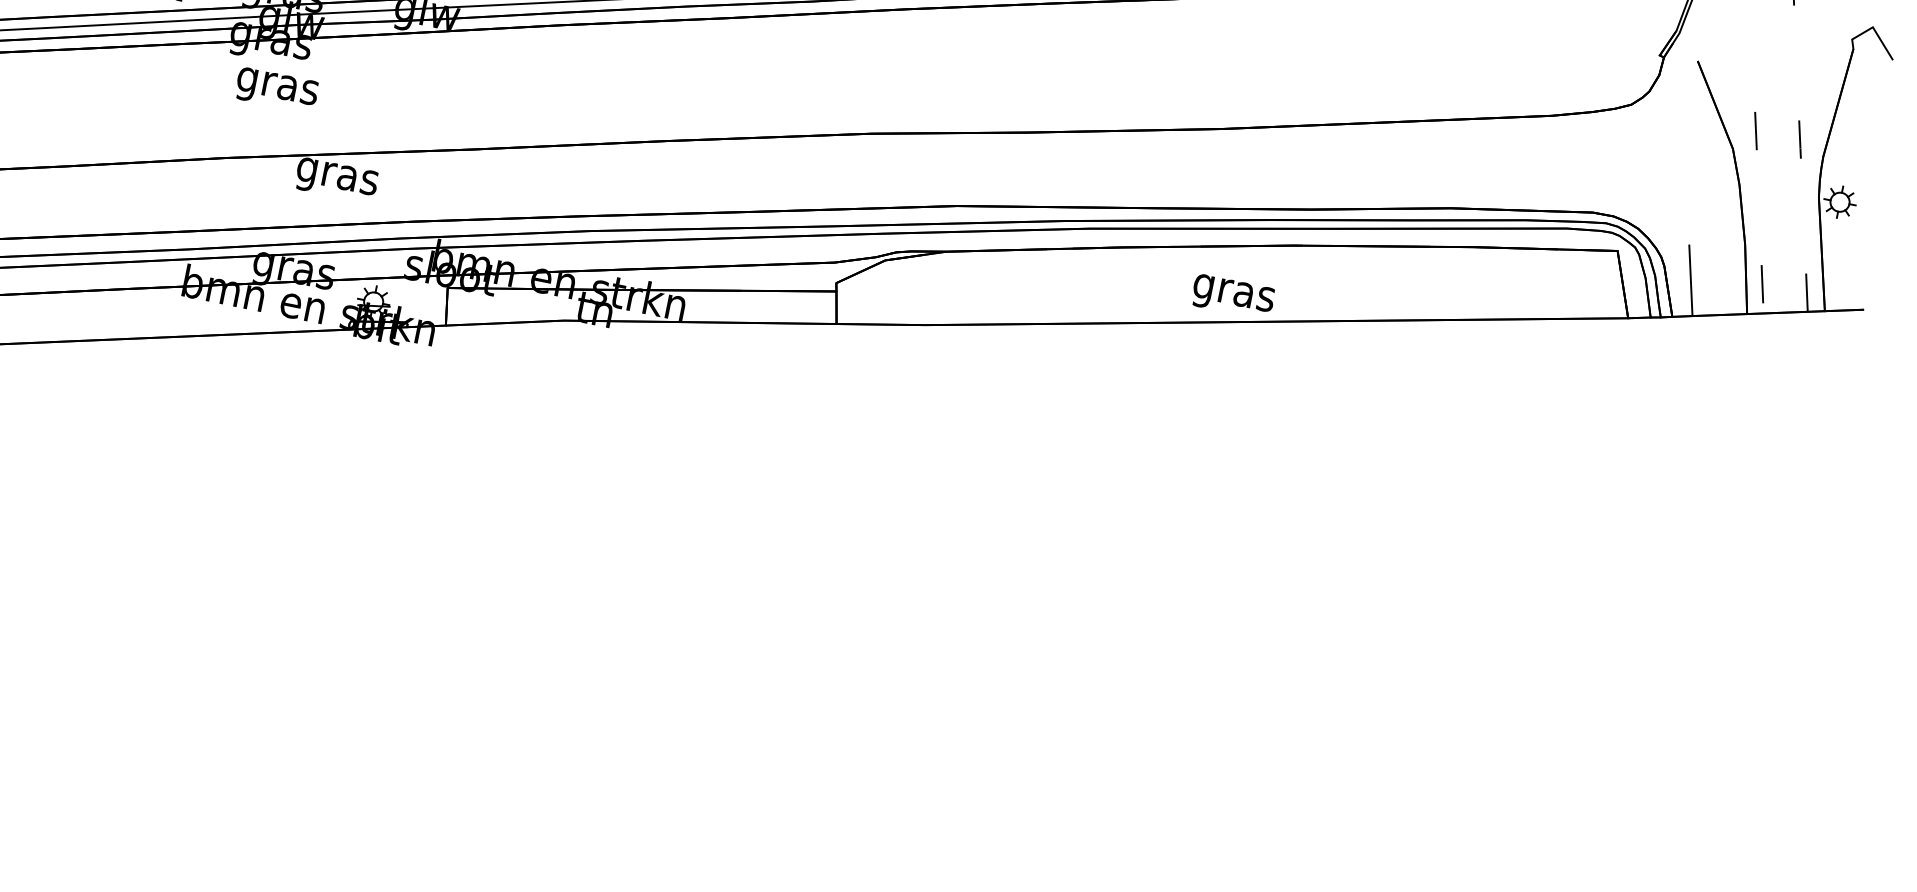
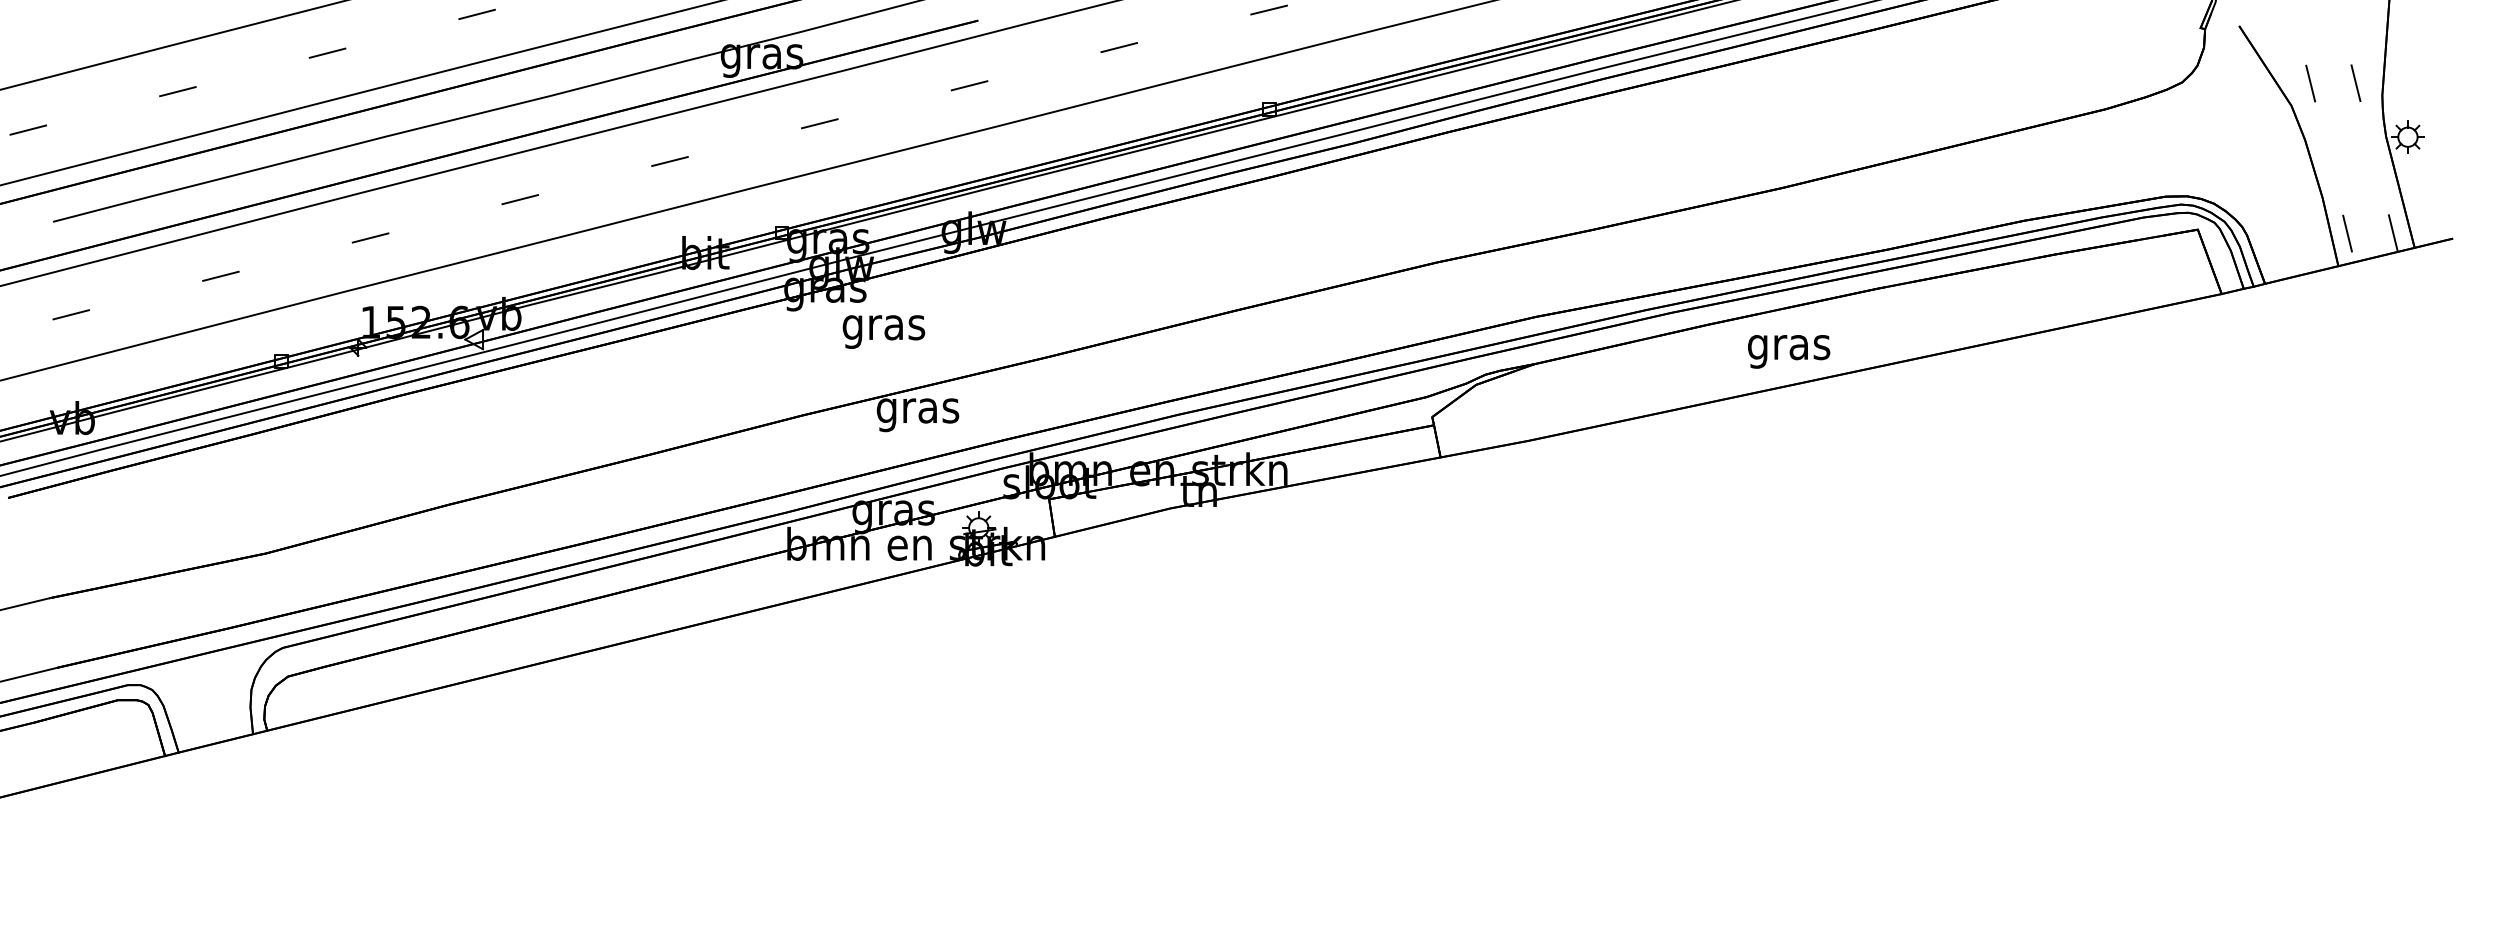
text: (276, 89) -> (883, 331), moved
line: (1690, 280) -> (2275, 244), removed
text: (1233, 296) -> (1789, 351), moved

